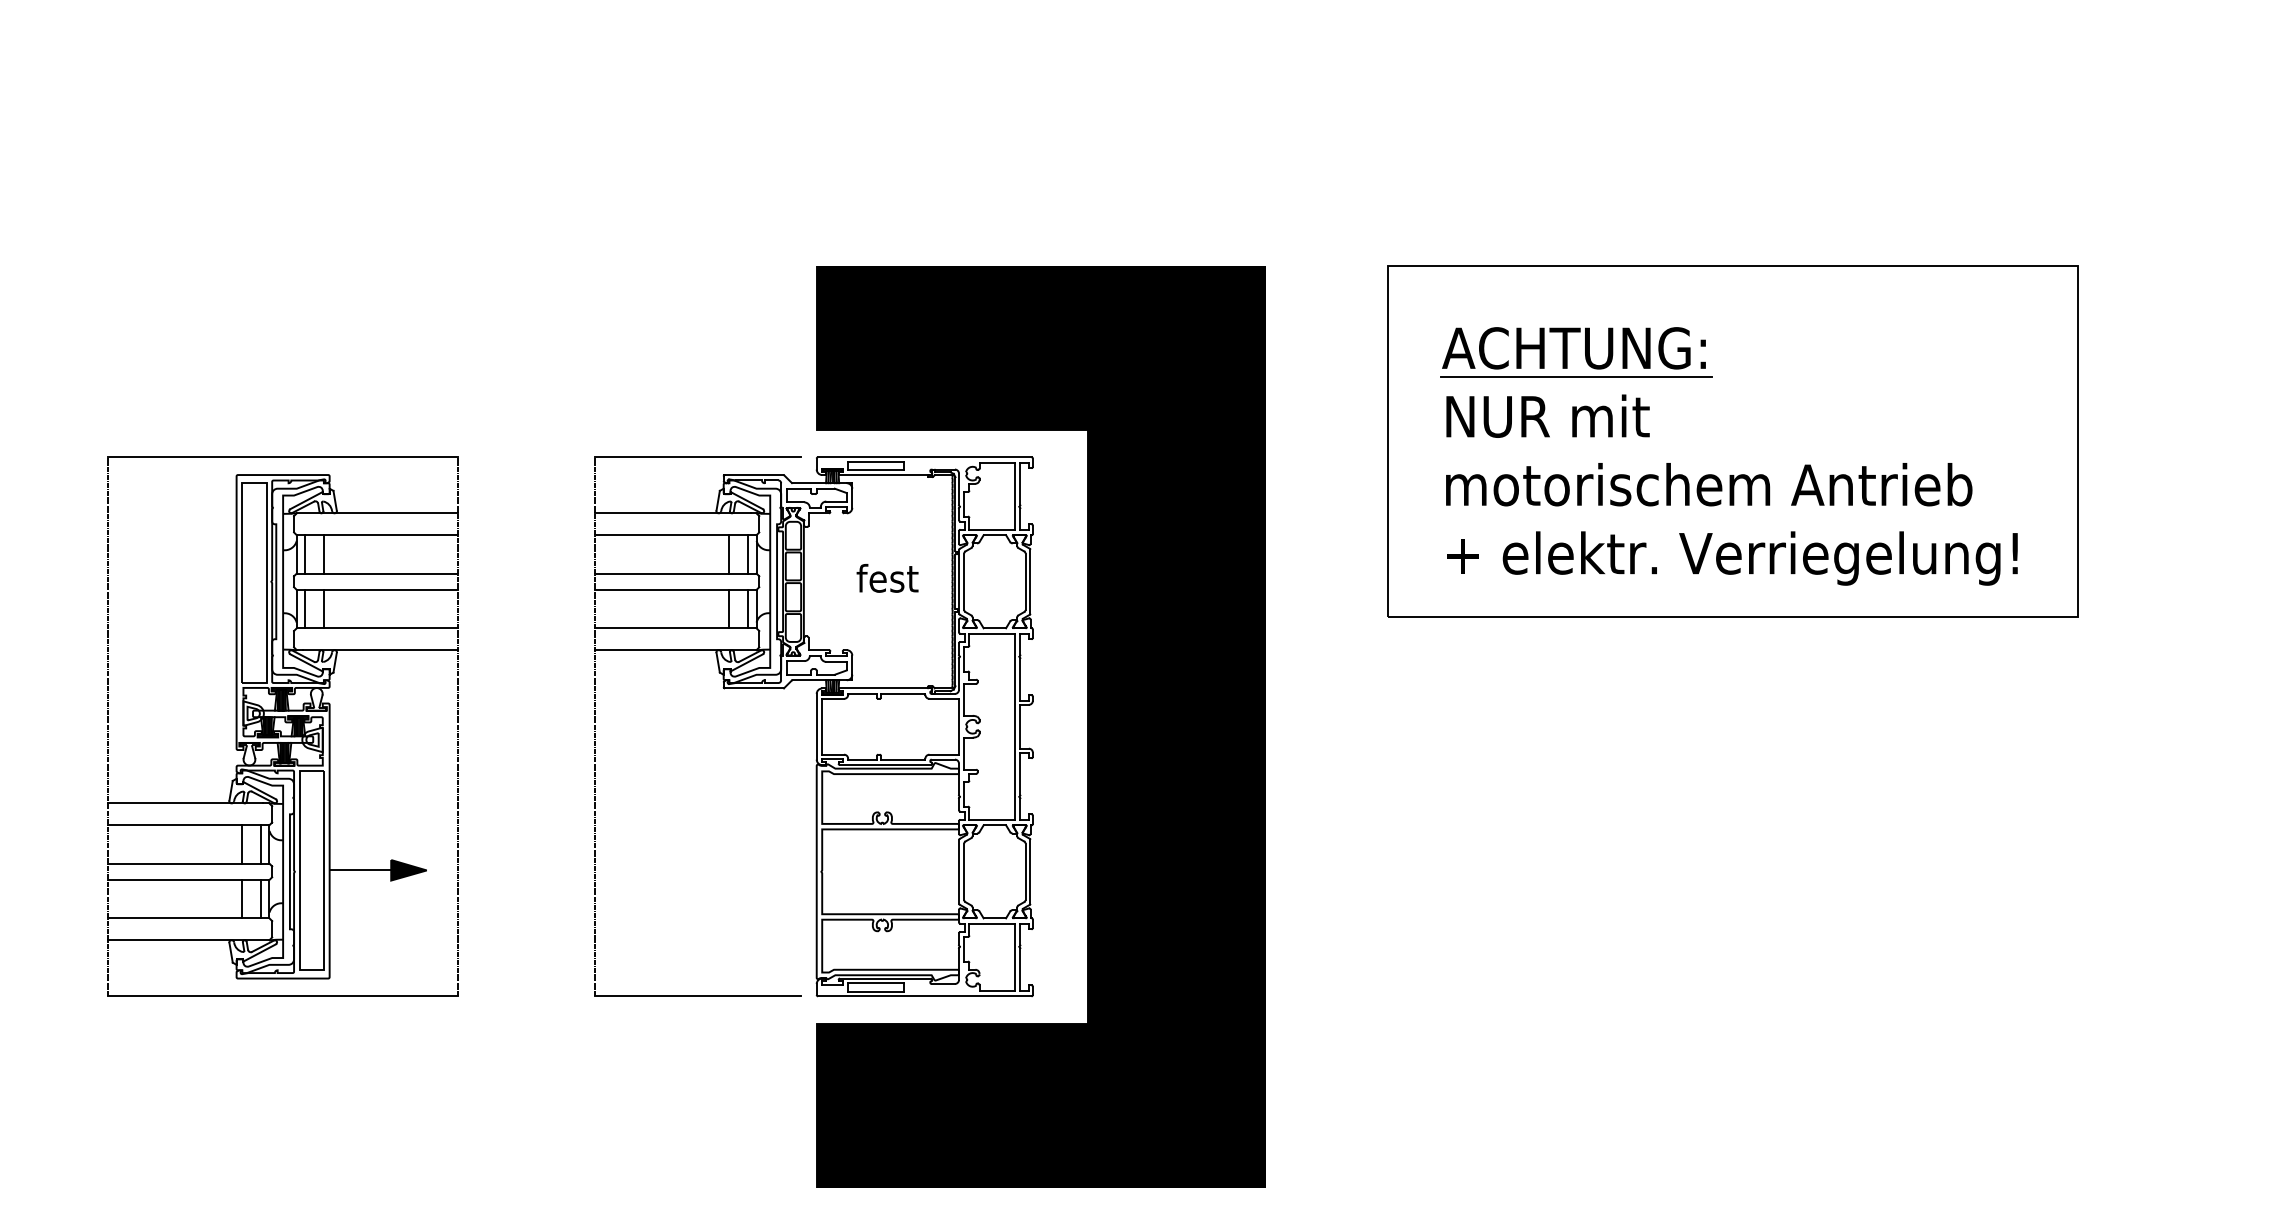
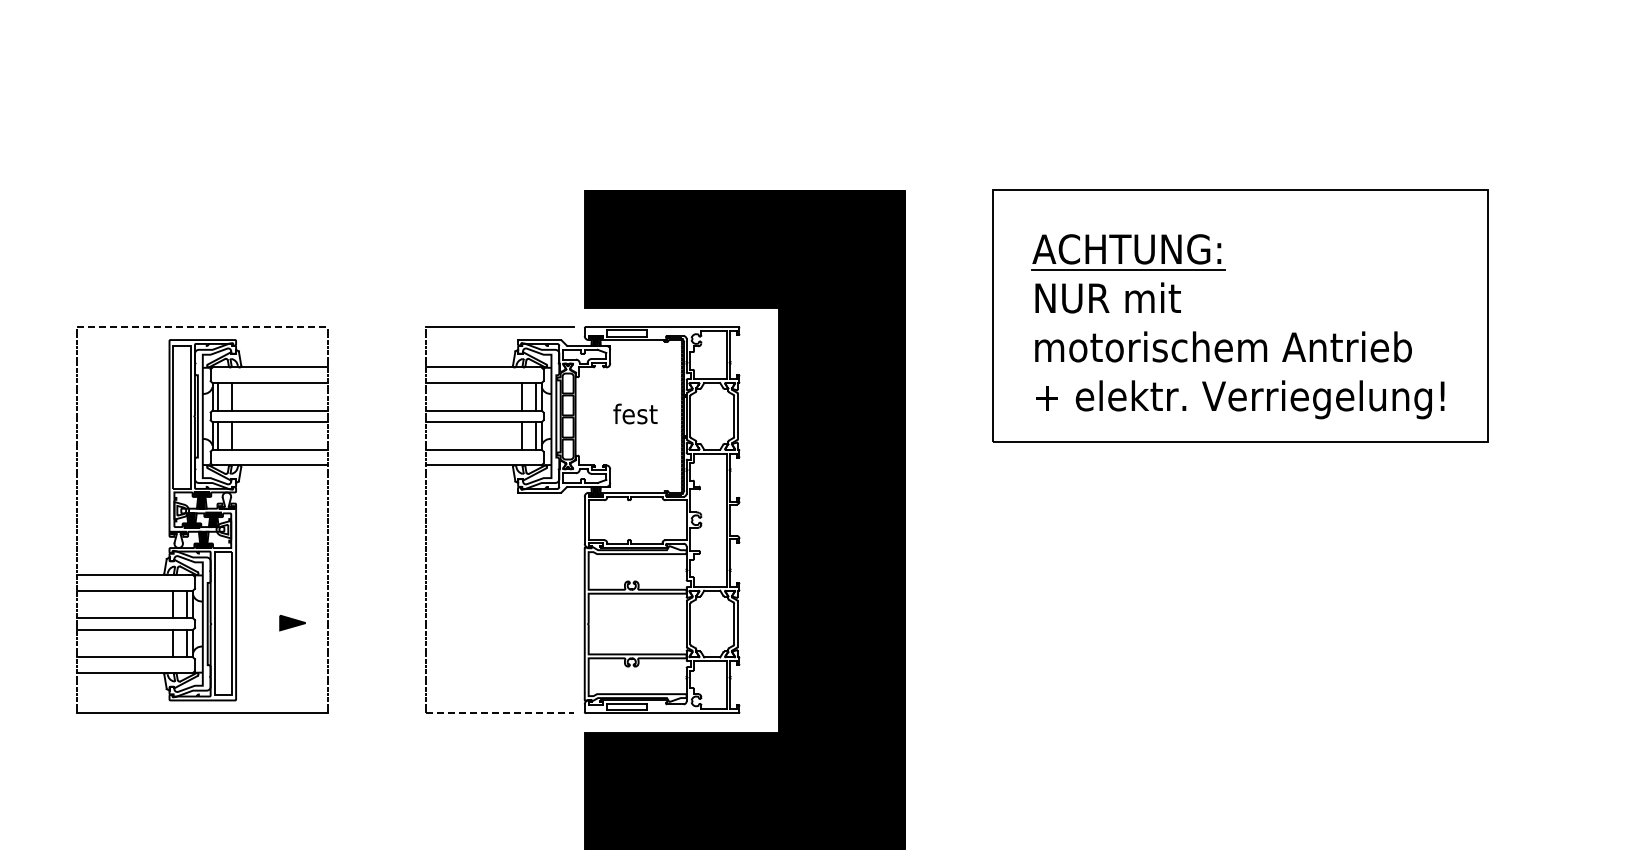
line: (284, 457) -> (203, 327), solid -> dashed
line: (360, 871) -> (258, 623), removed
line: (697, 996) -> (499, 713), solid -> dashed

